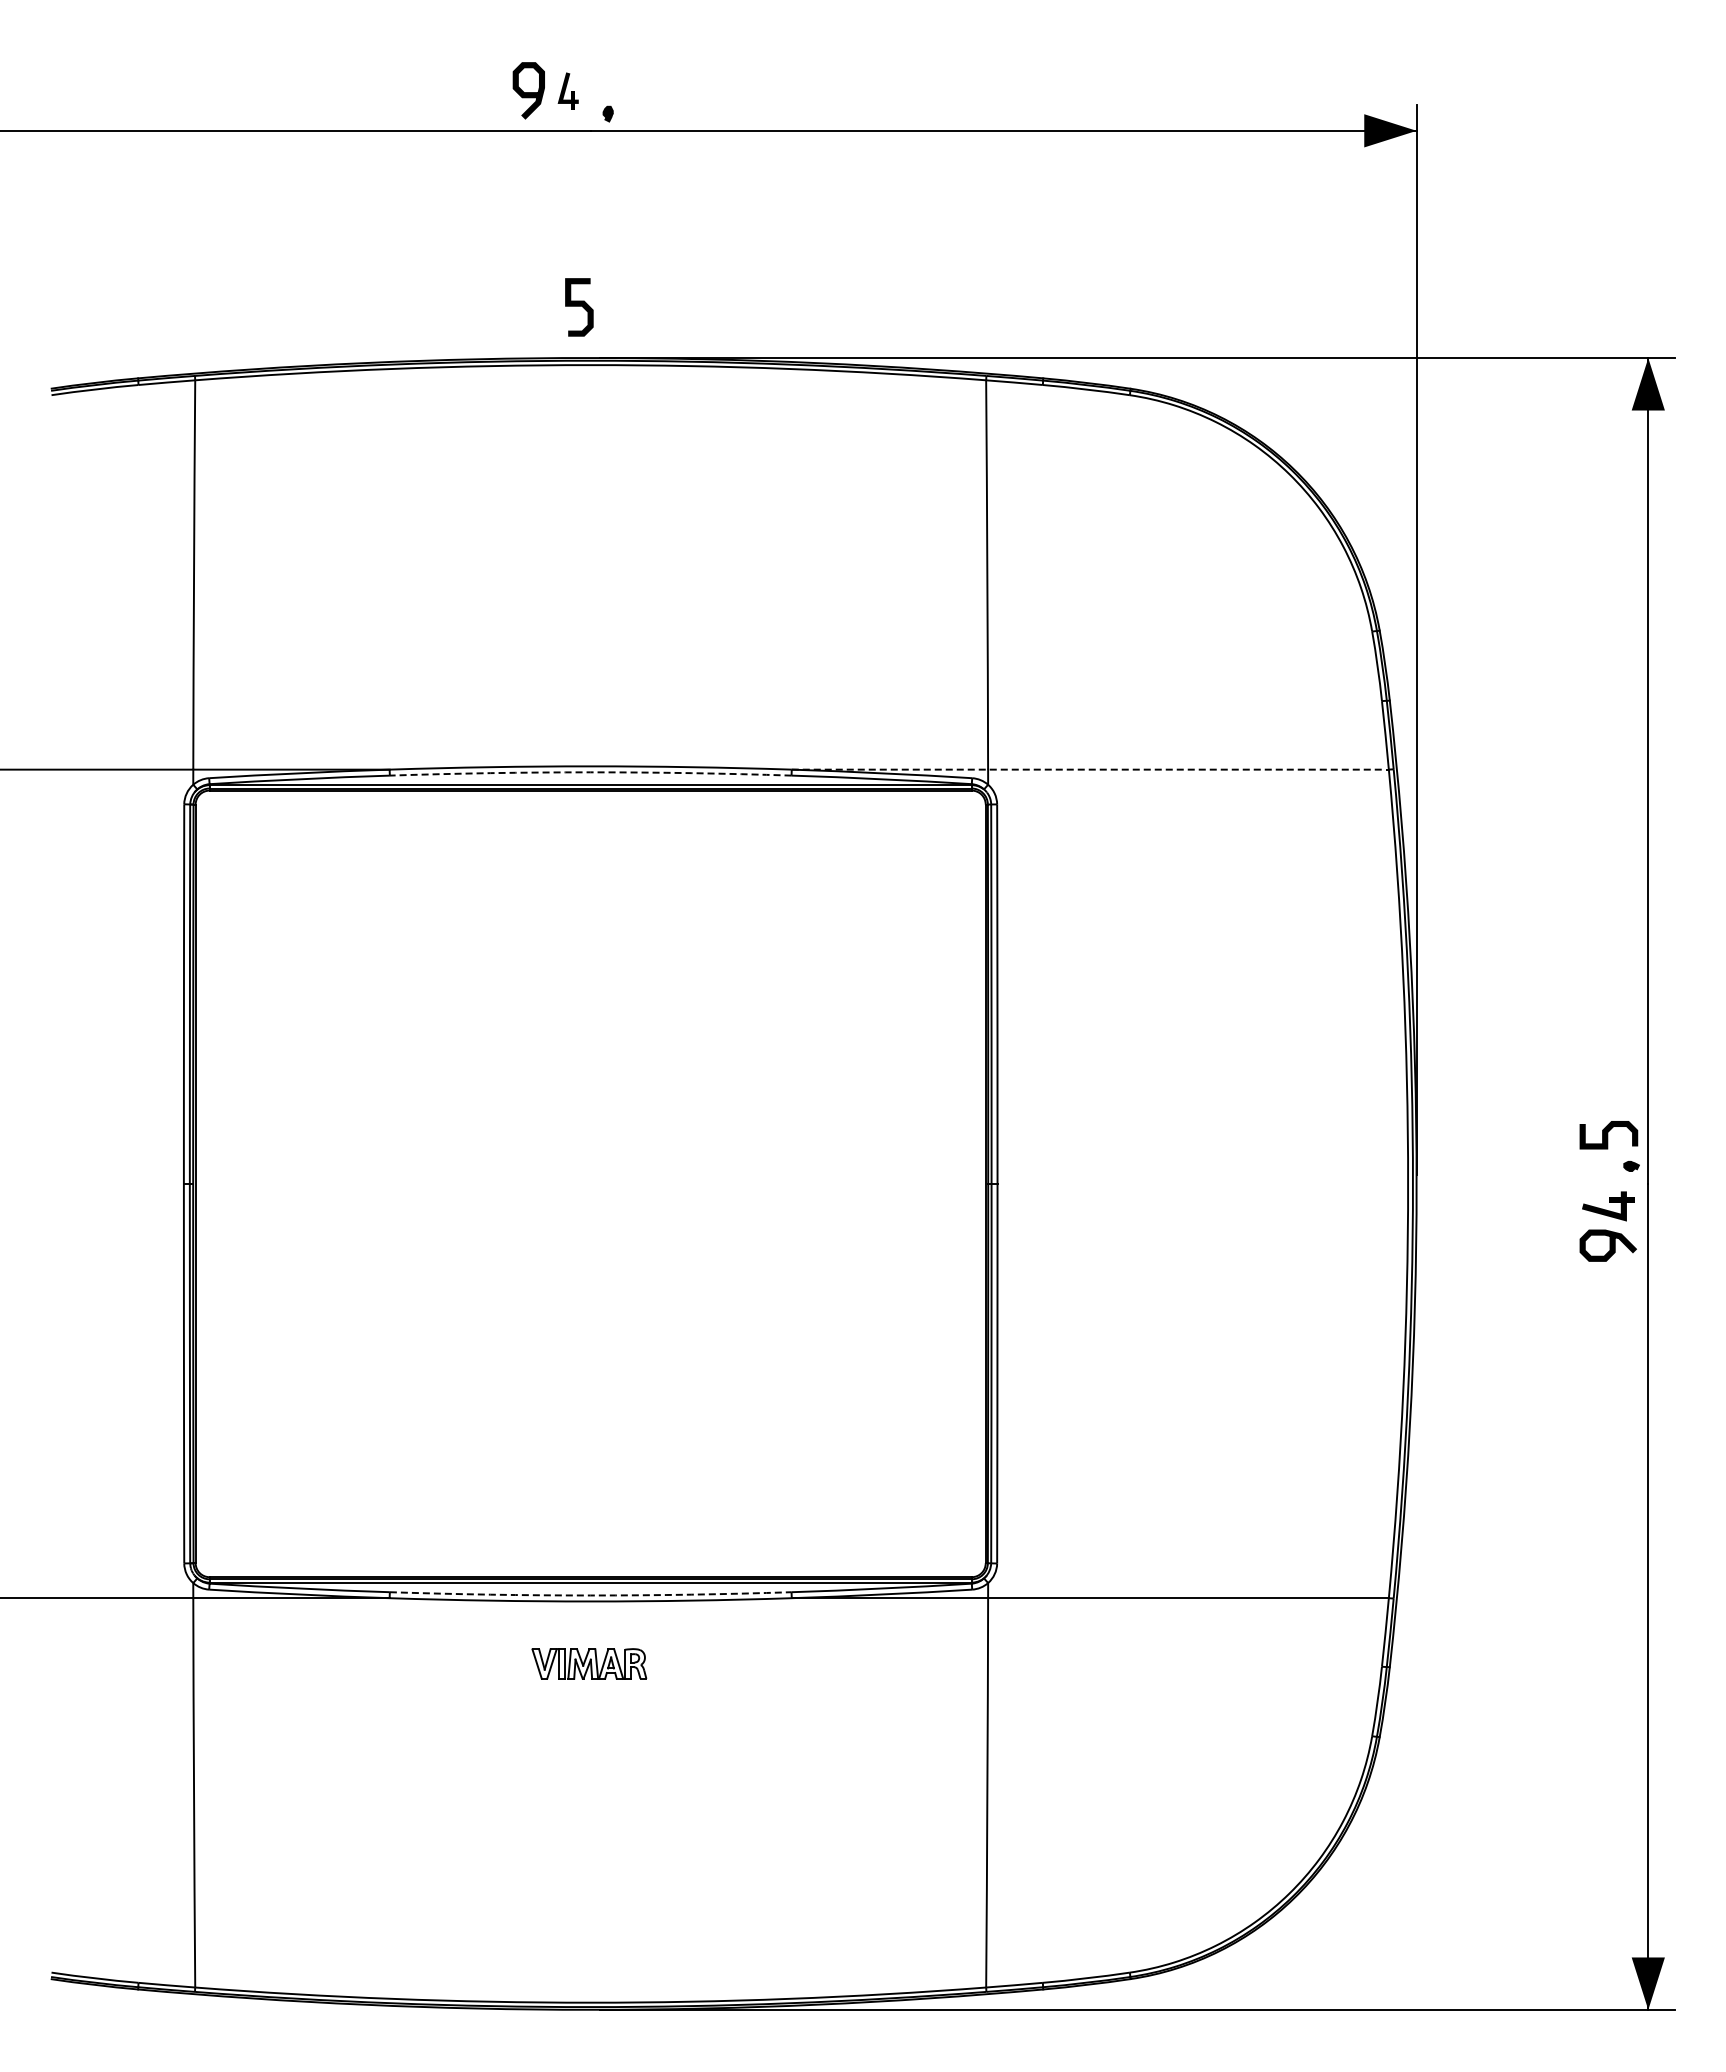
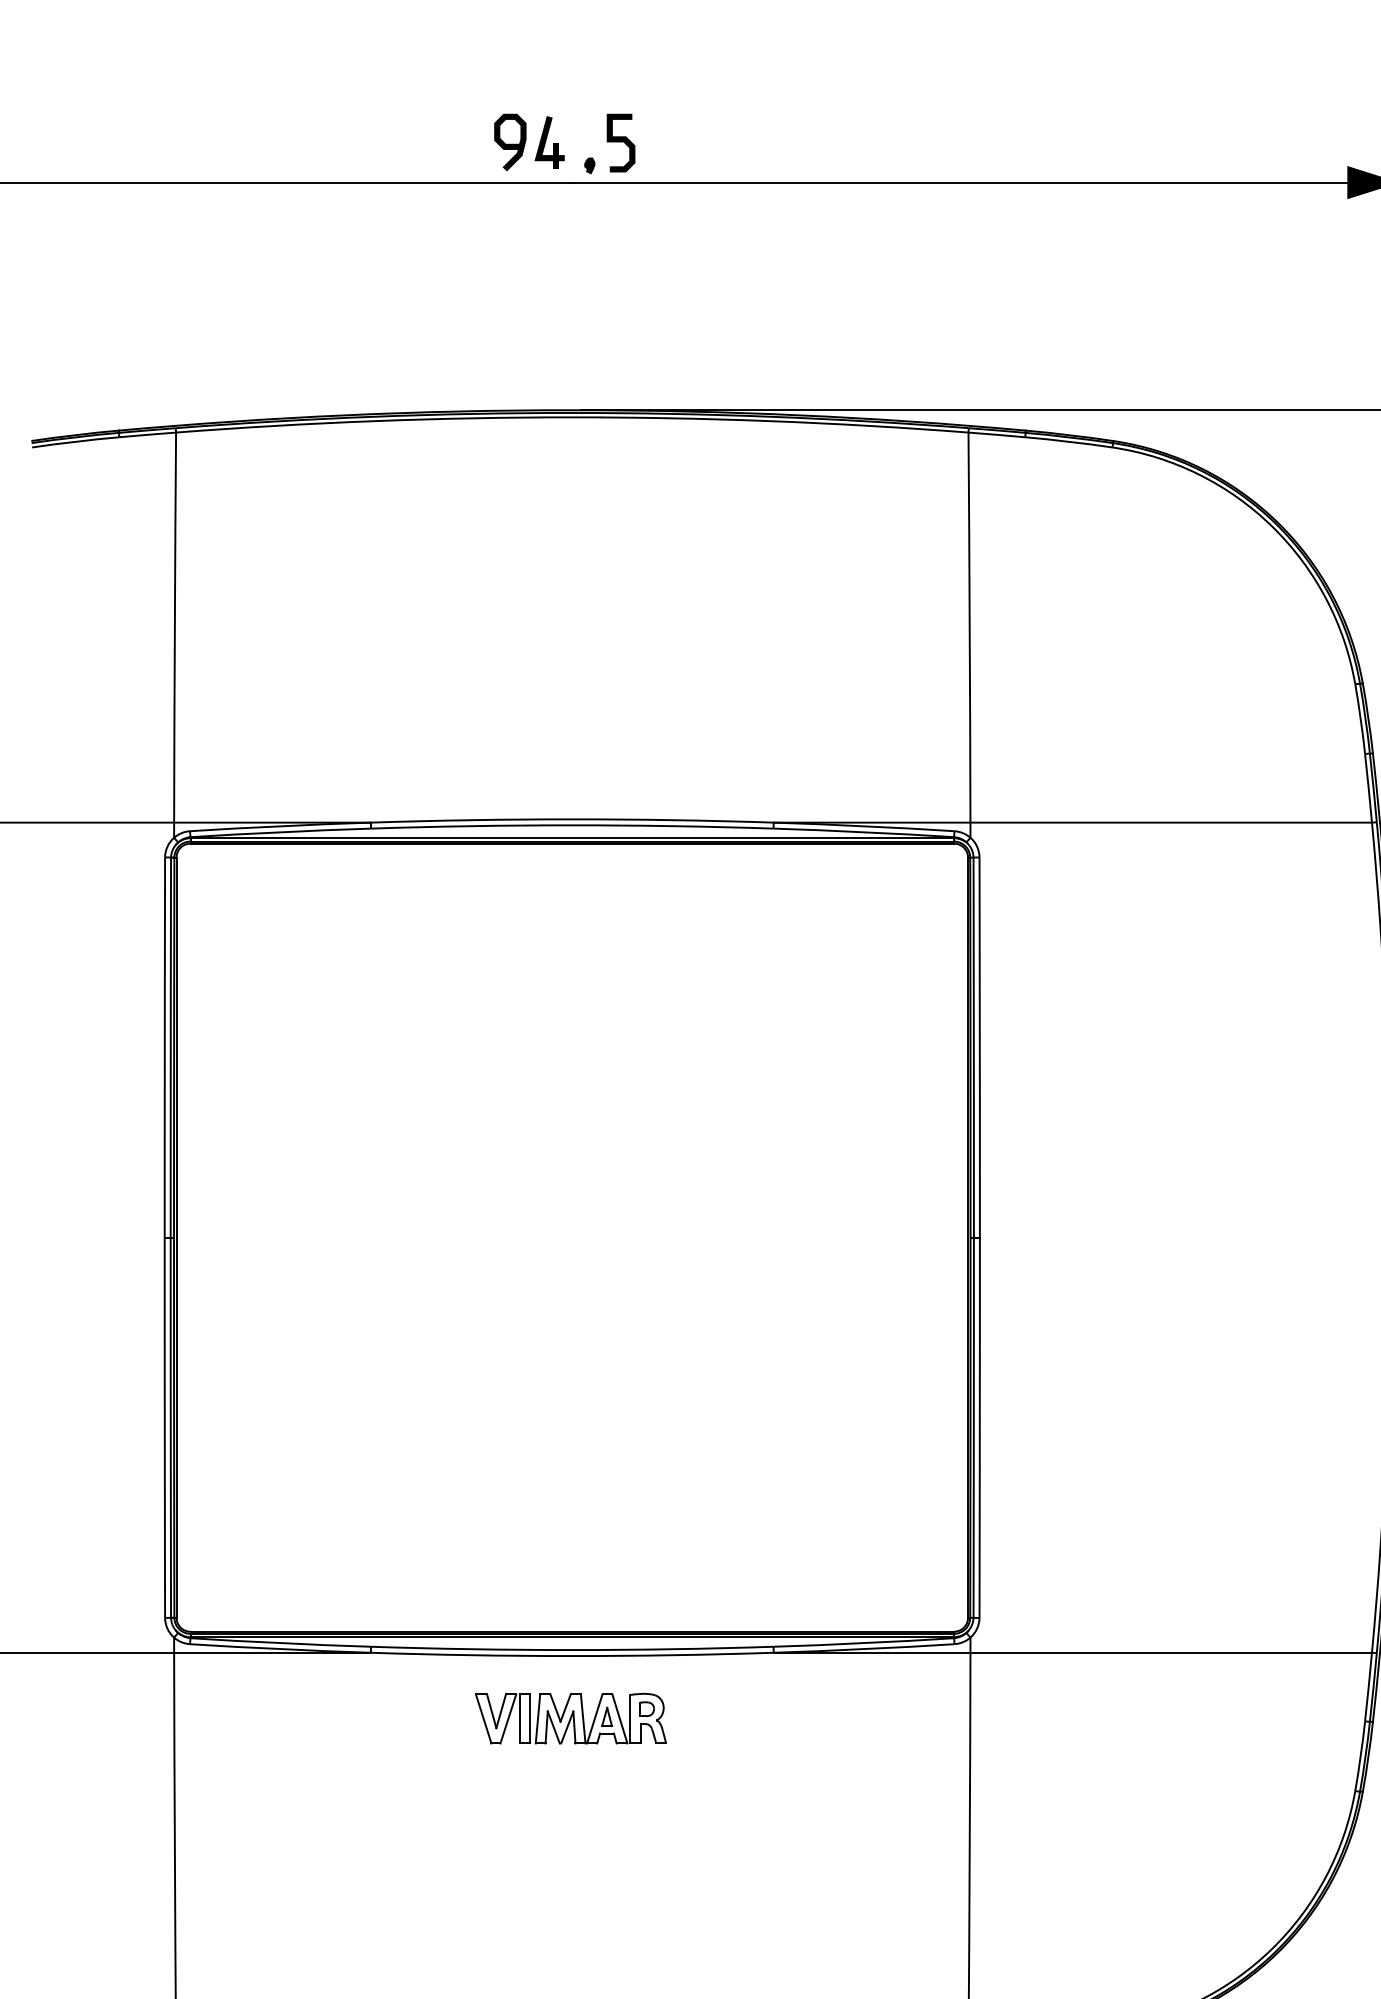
part: (568, 90) -> (550, 142), size x1.43
curve: (579, 306) -> (621, 142), moved
line: (1090, 769) -> (1073, 822), dashed -> solid
arc: (590, 772) -> (572, 825), dashed -> solid
arc: (590, 1595) -> (572, 1650), dashed -> solid
part: (589, 1663) -> (571, 1718), size x1.67

